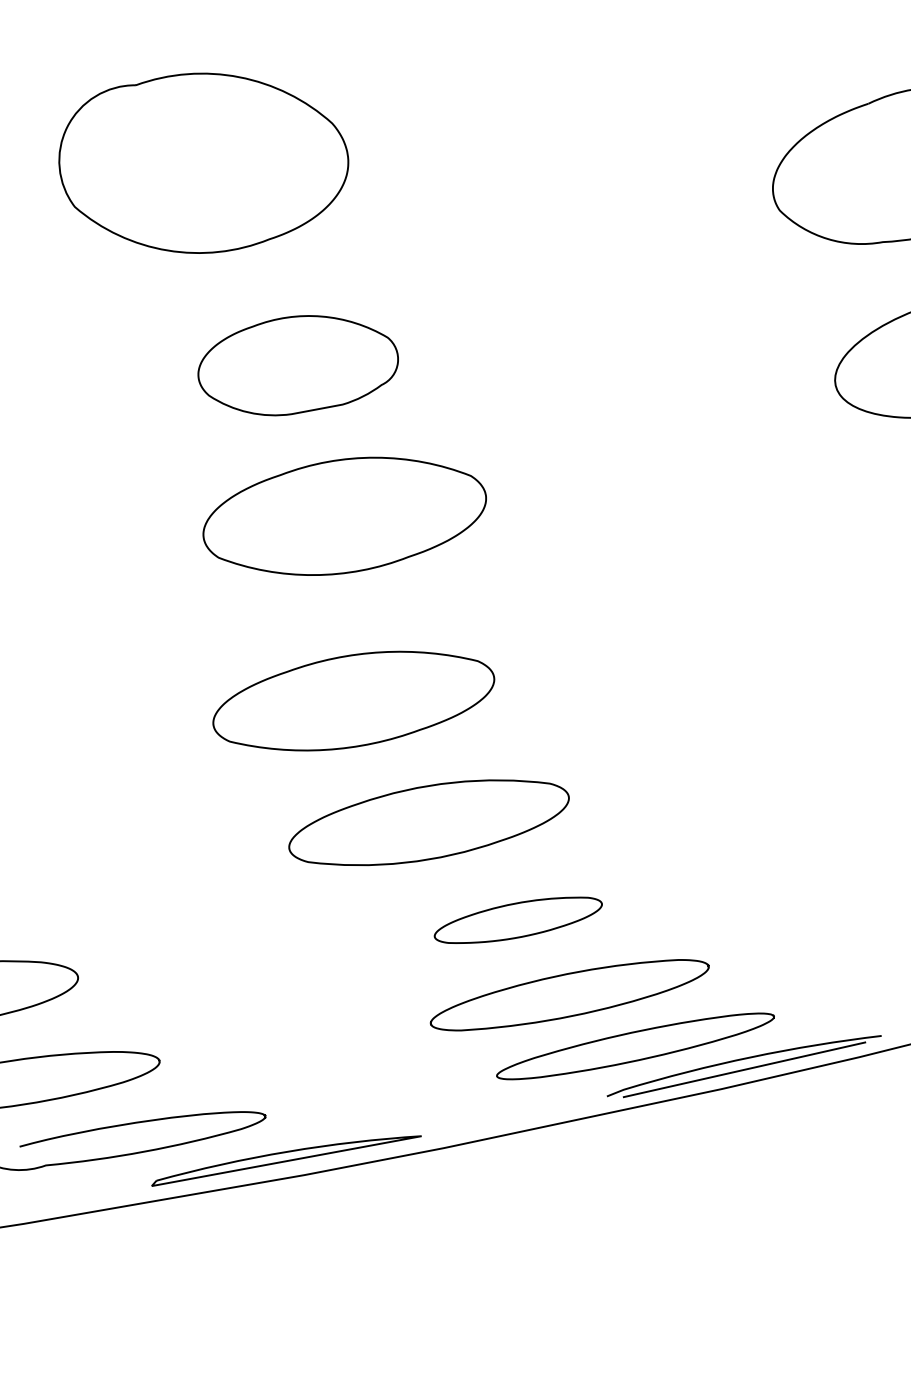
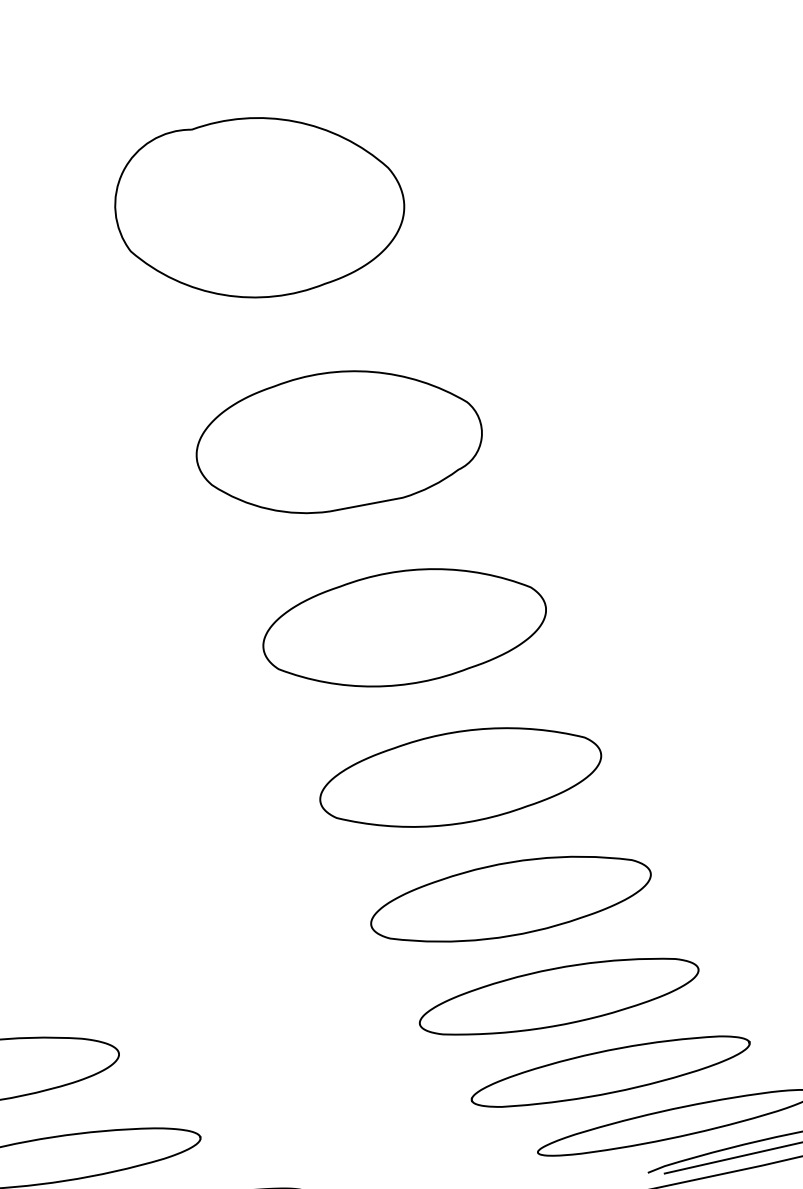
part: (203, 162) -> (259, 206), moved
part: (297, 365) -> (338, 441), size x1.43
part: (344, 515) -> (404, 626), moved
part: (353, 700) -> (460, 776), moved
part: (428, 822) -> (510, 898), moved
part: (518, 920) -> (559, 996), size x1.67

